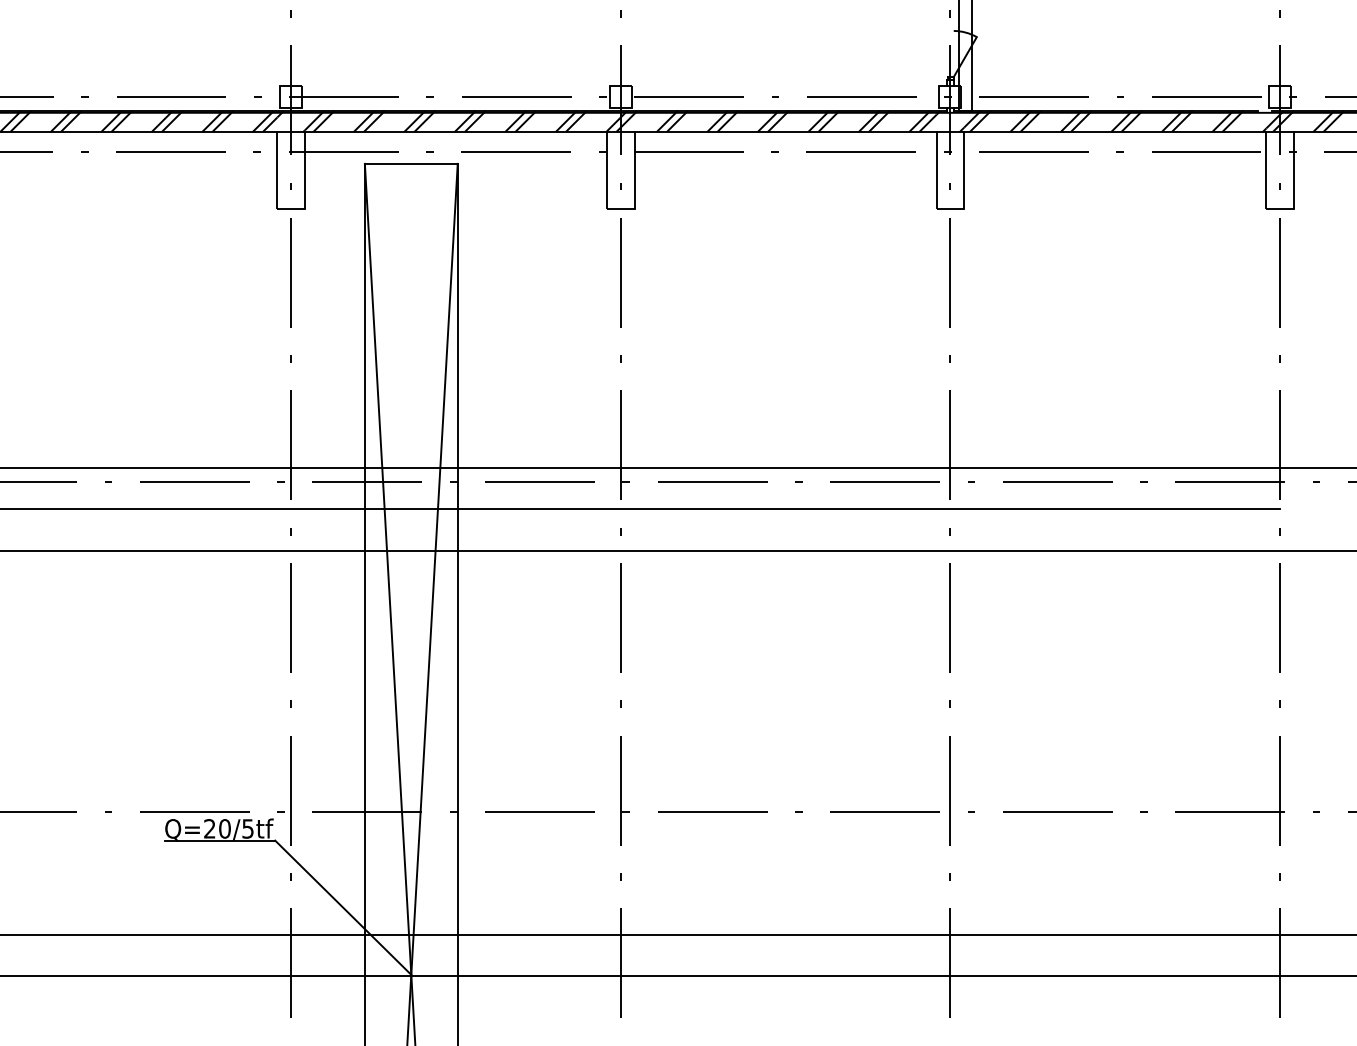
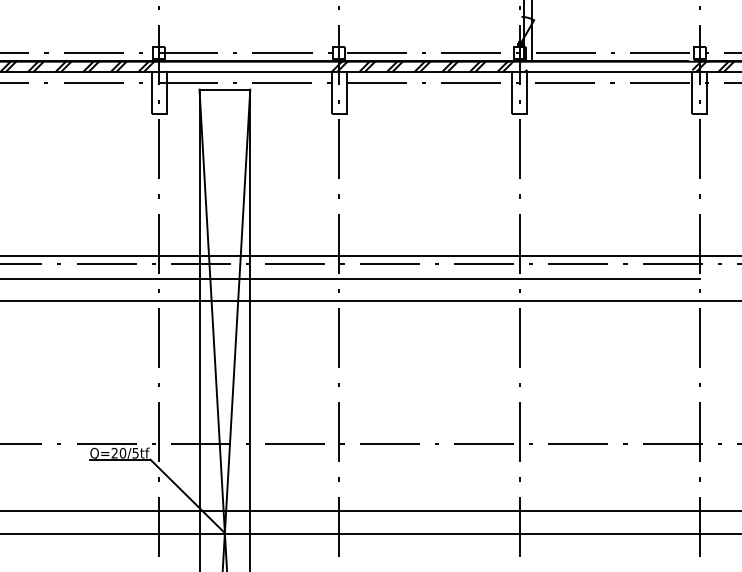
hatch: (454, 121) -> (248, 66), removed
hatch: (1114, 121) -> (609, 66), removed

